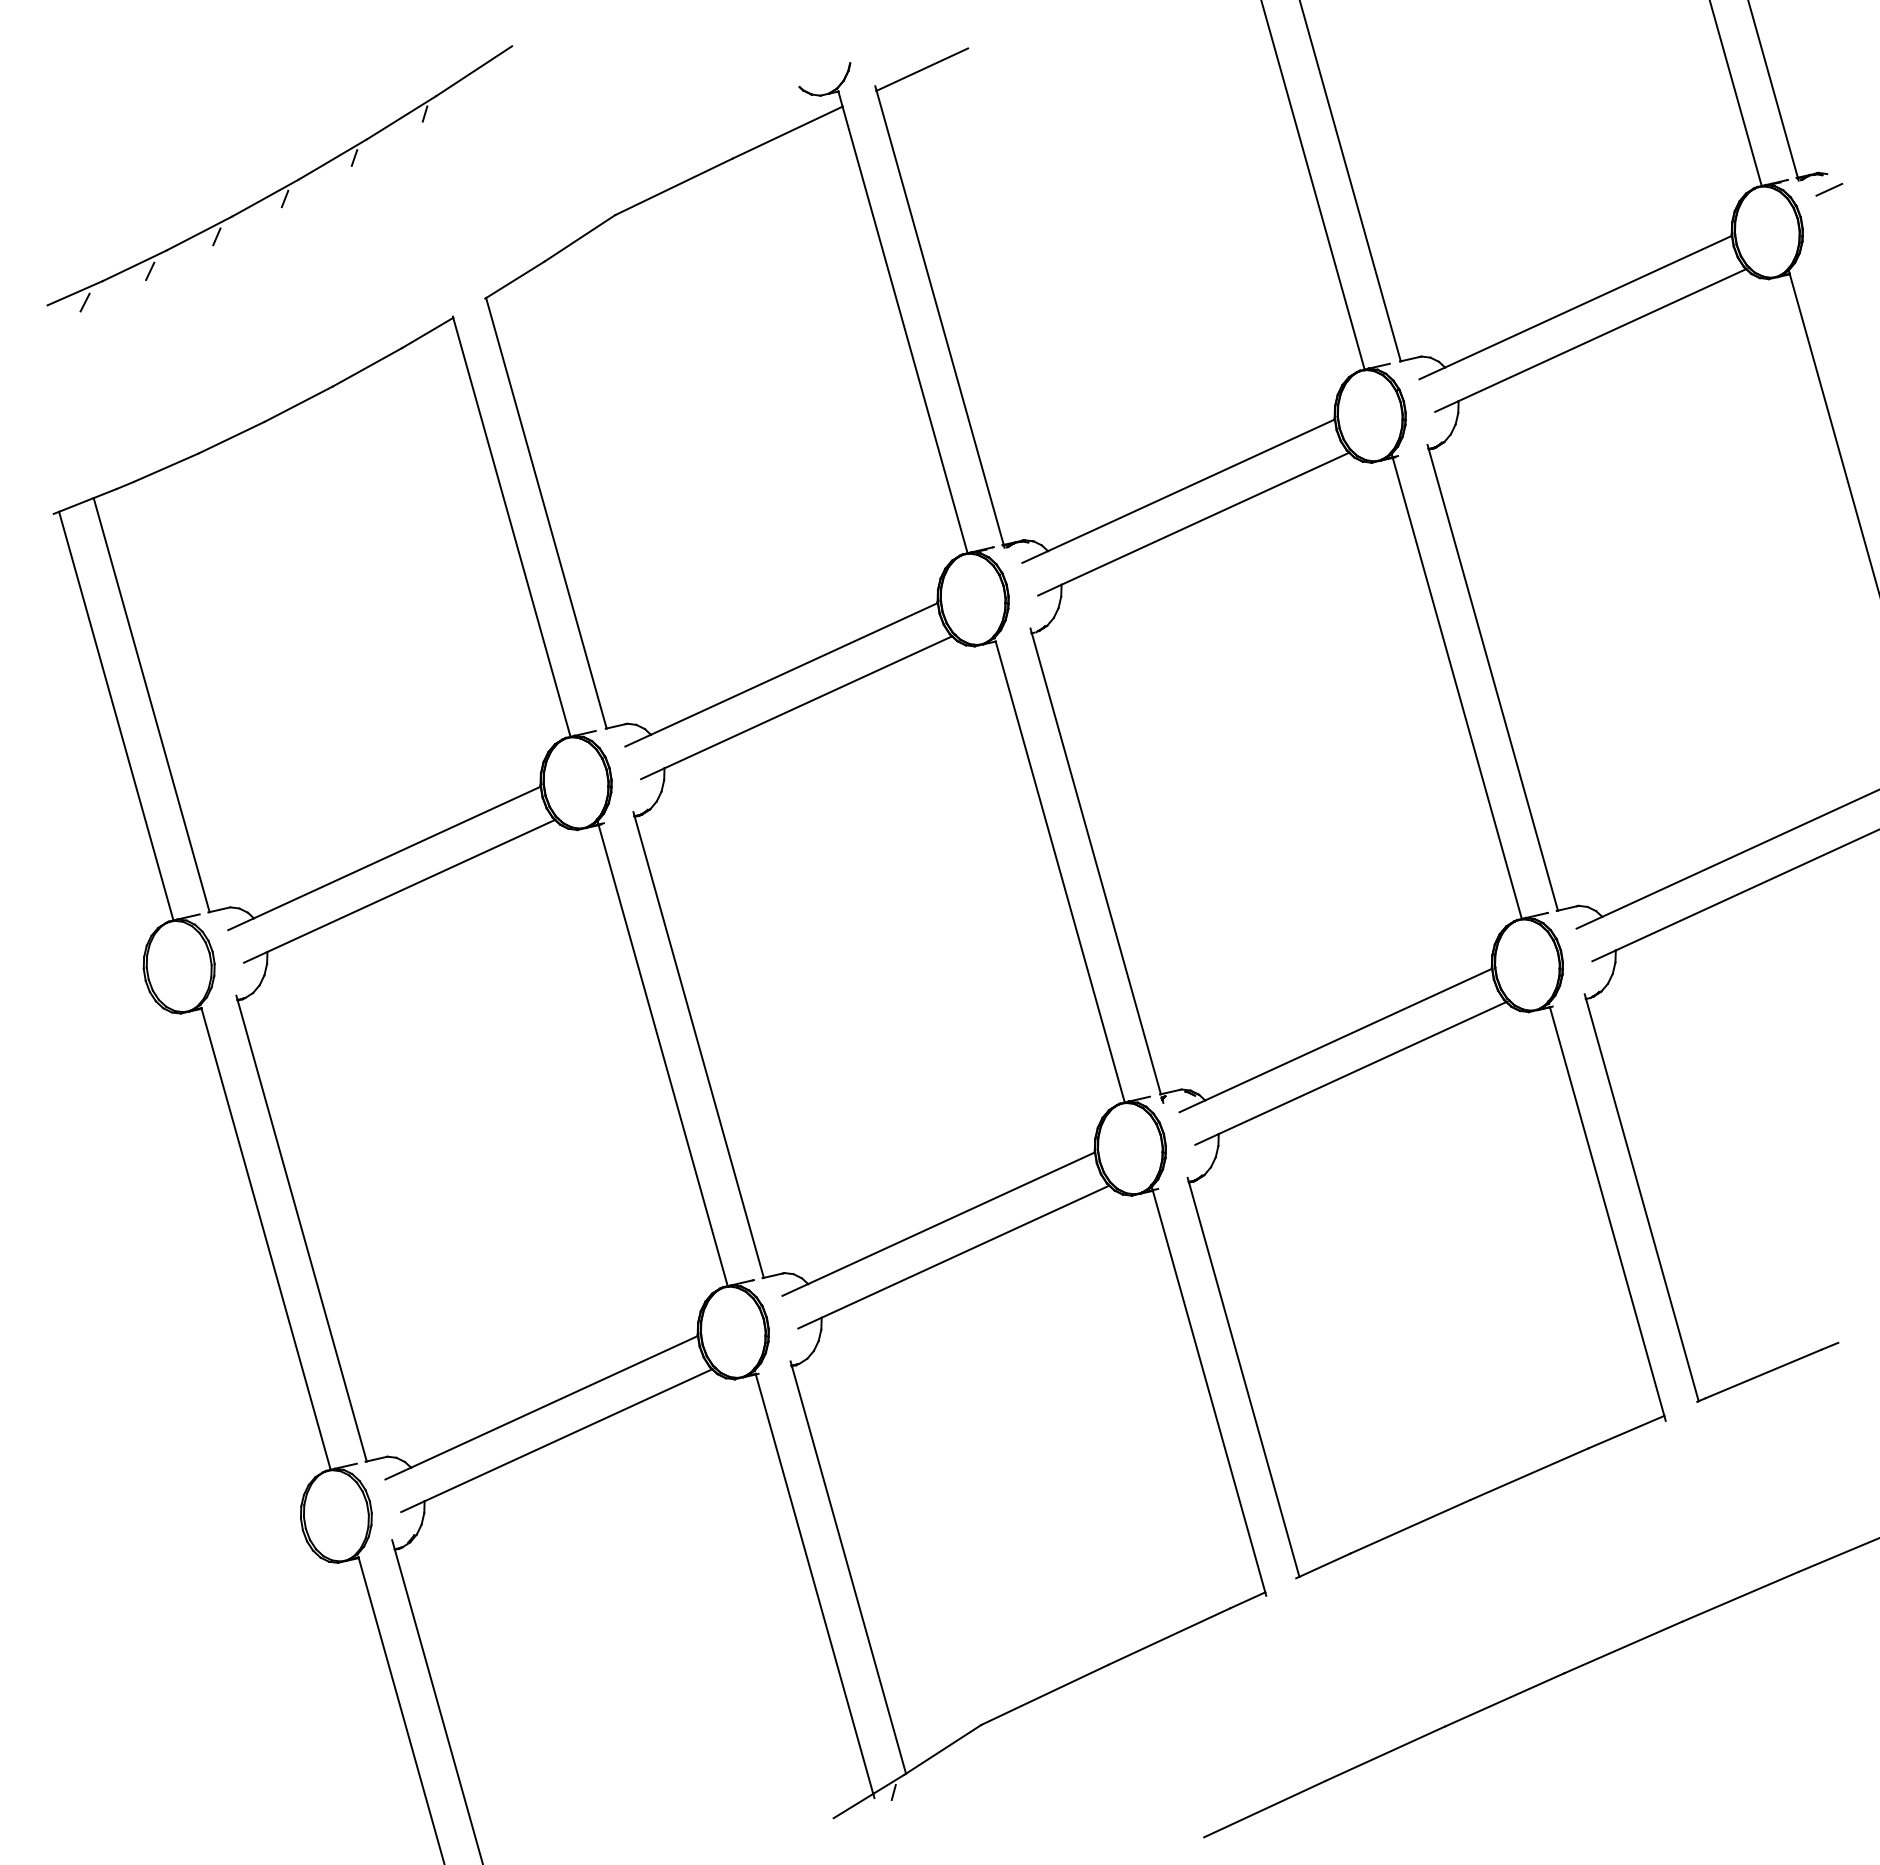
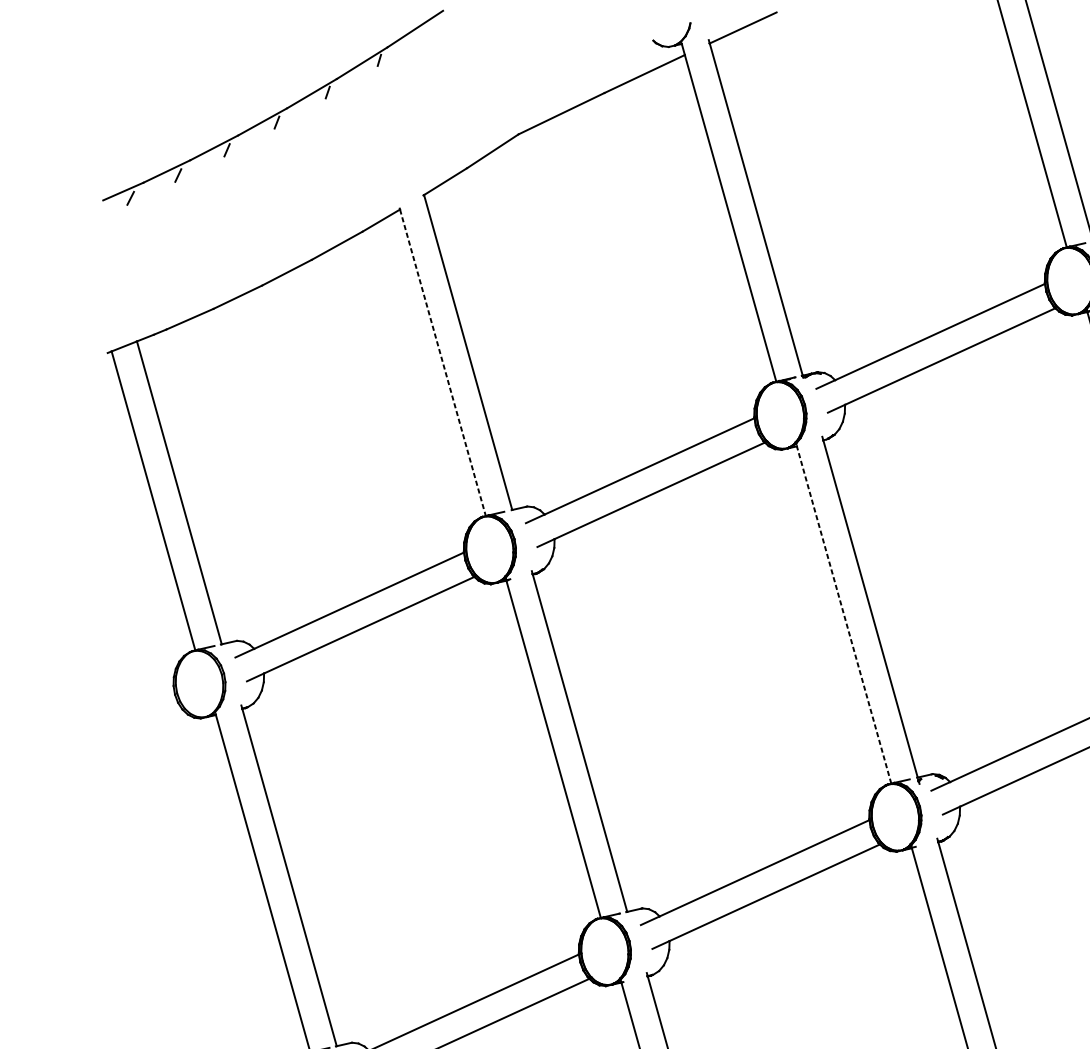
line: (511, 527) -> (442, 362), solid -> dashed
line: (1060, 871) -> (844, 614), solid -> dashed

